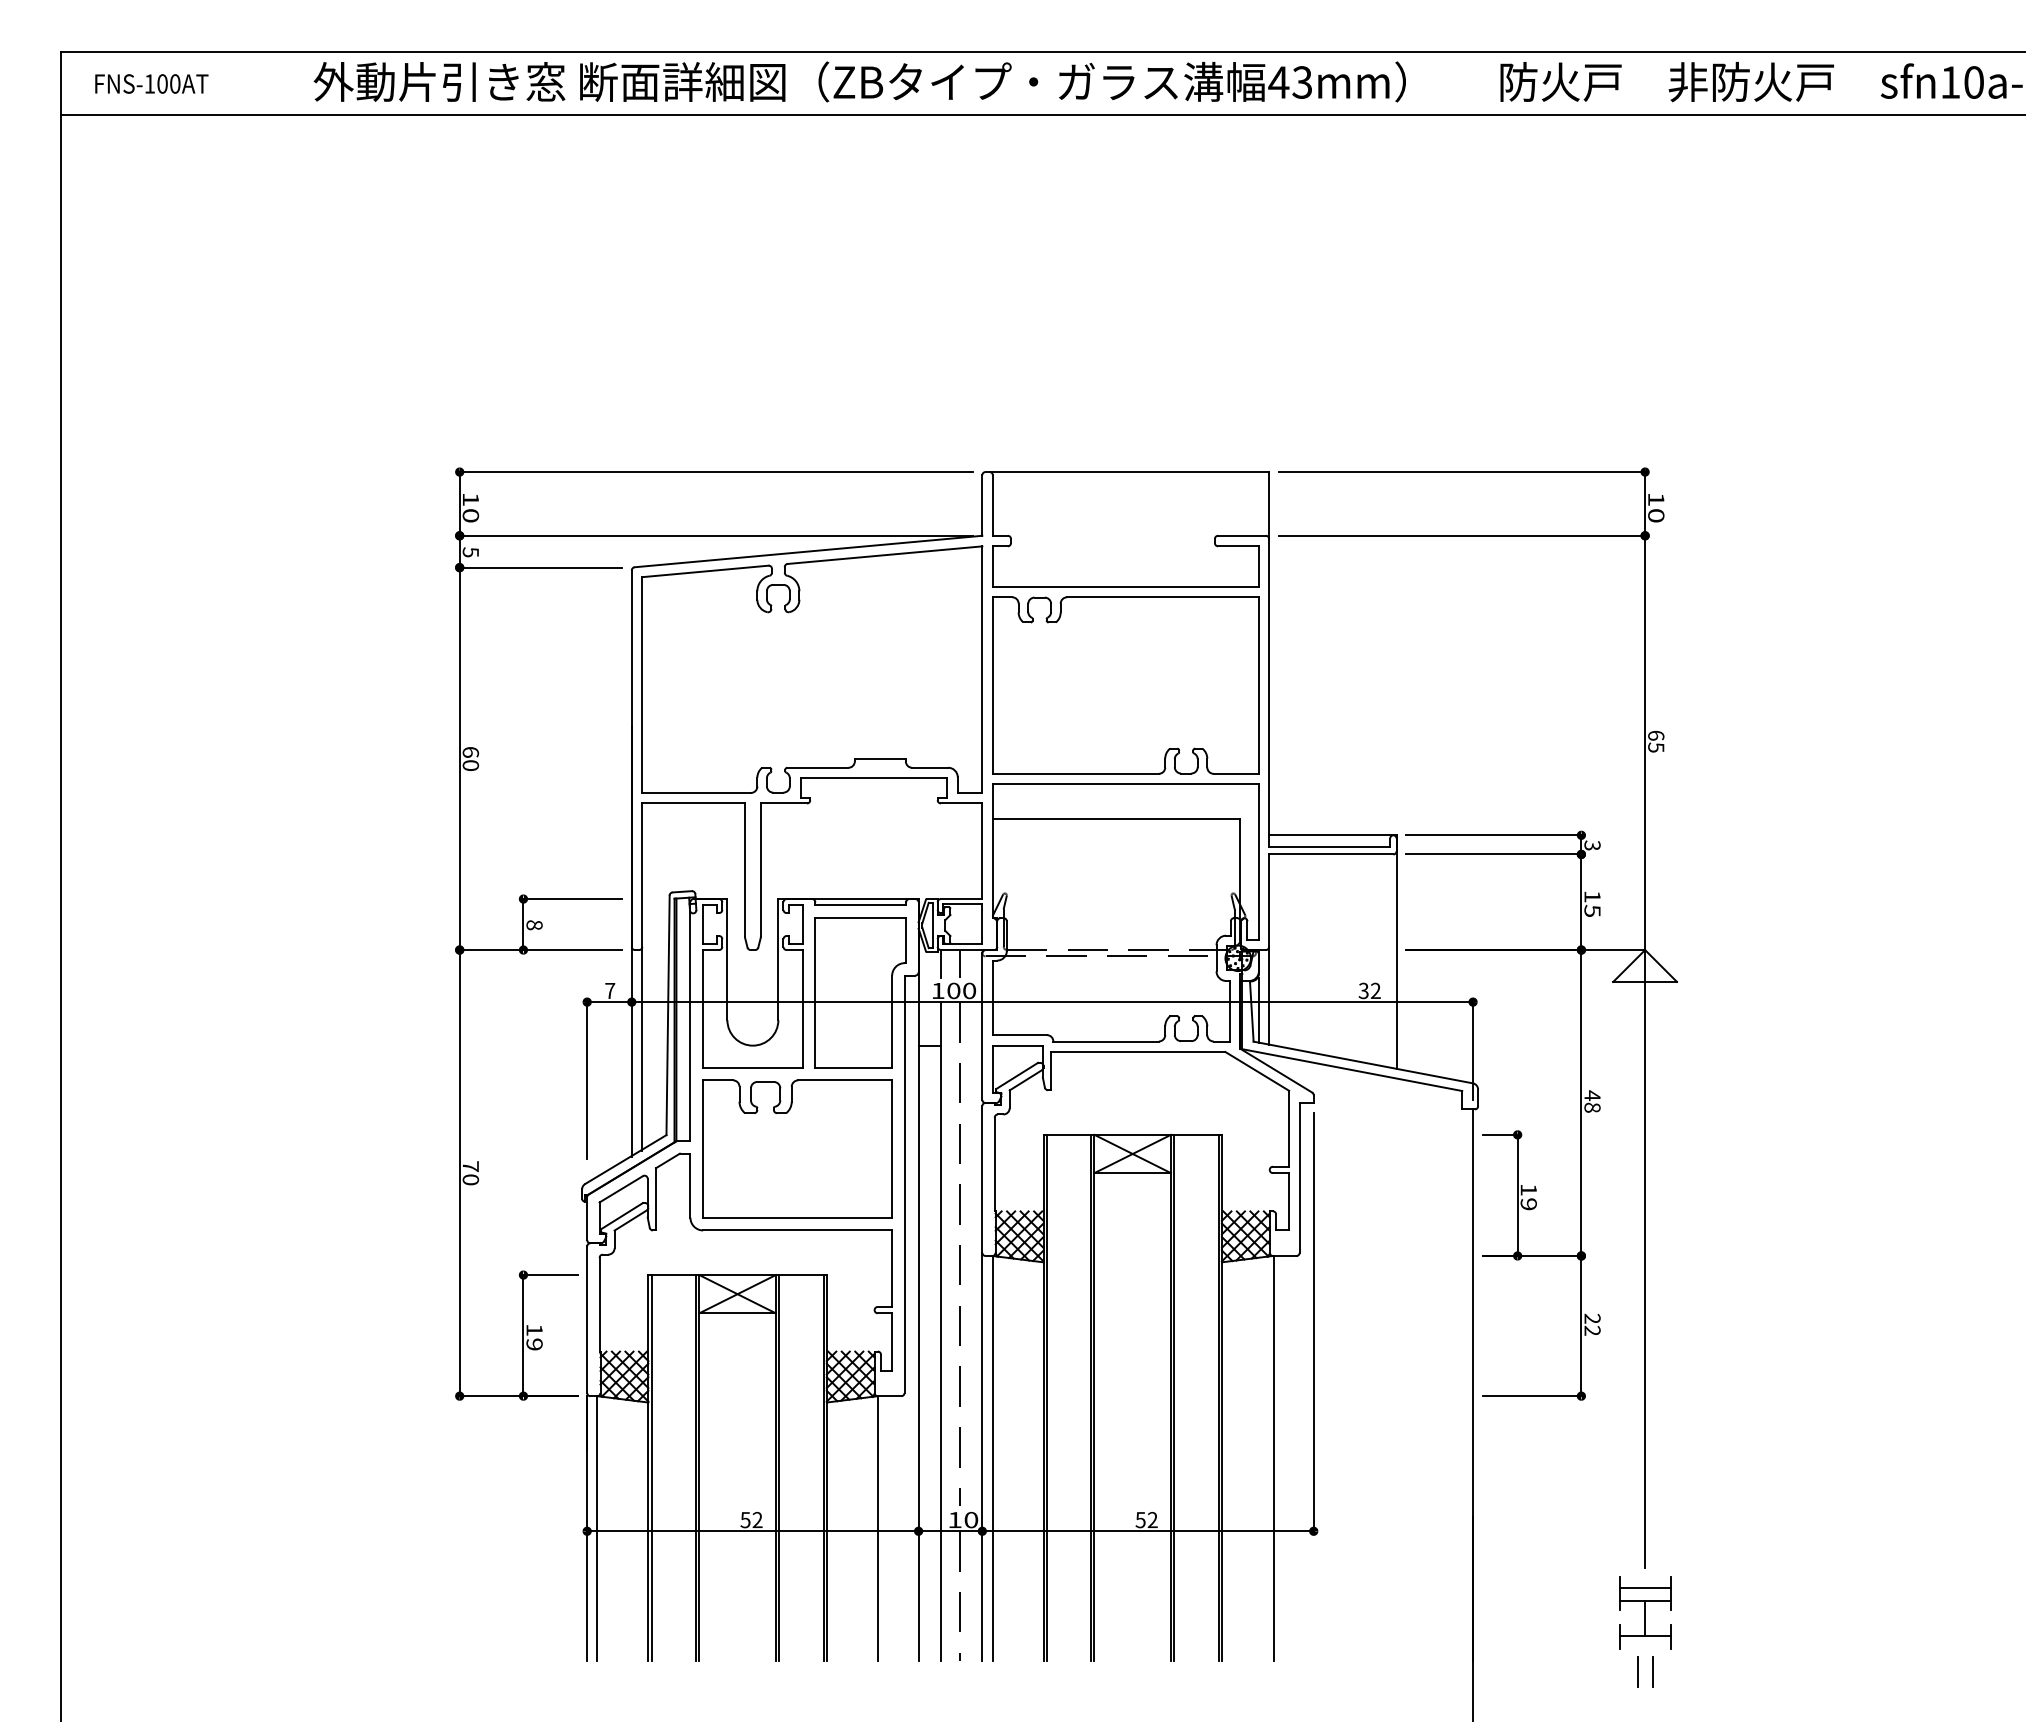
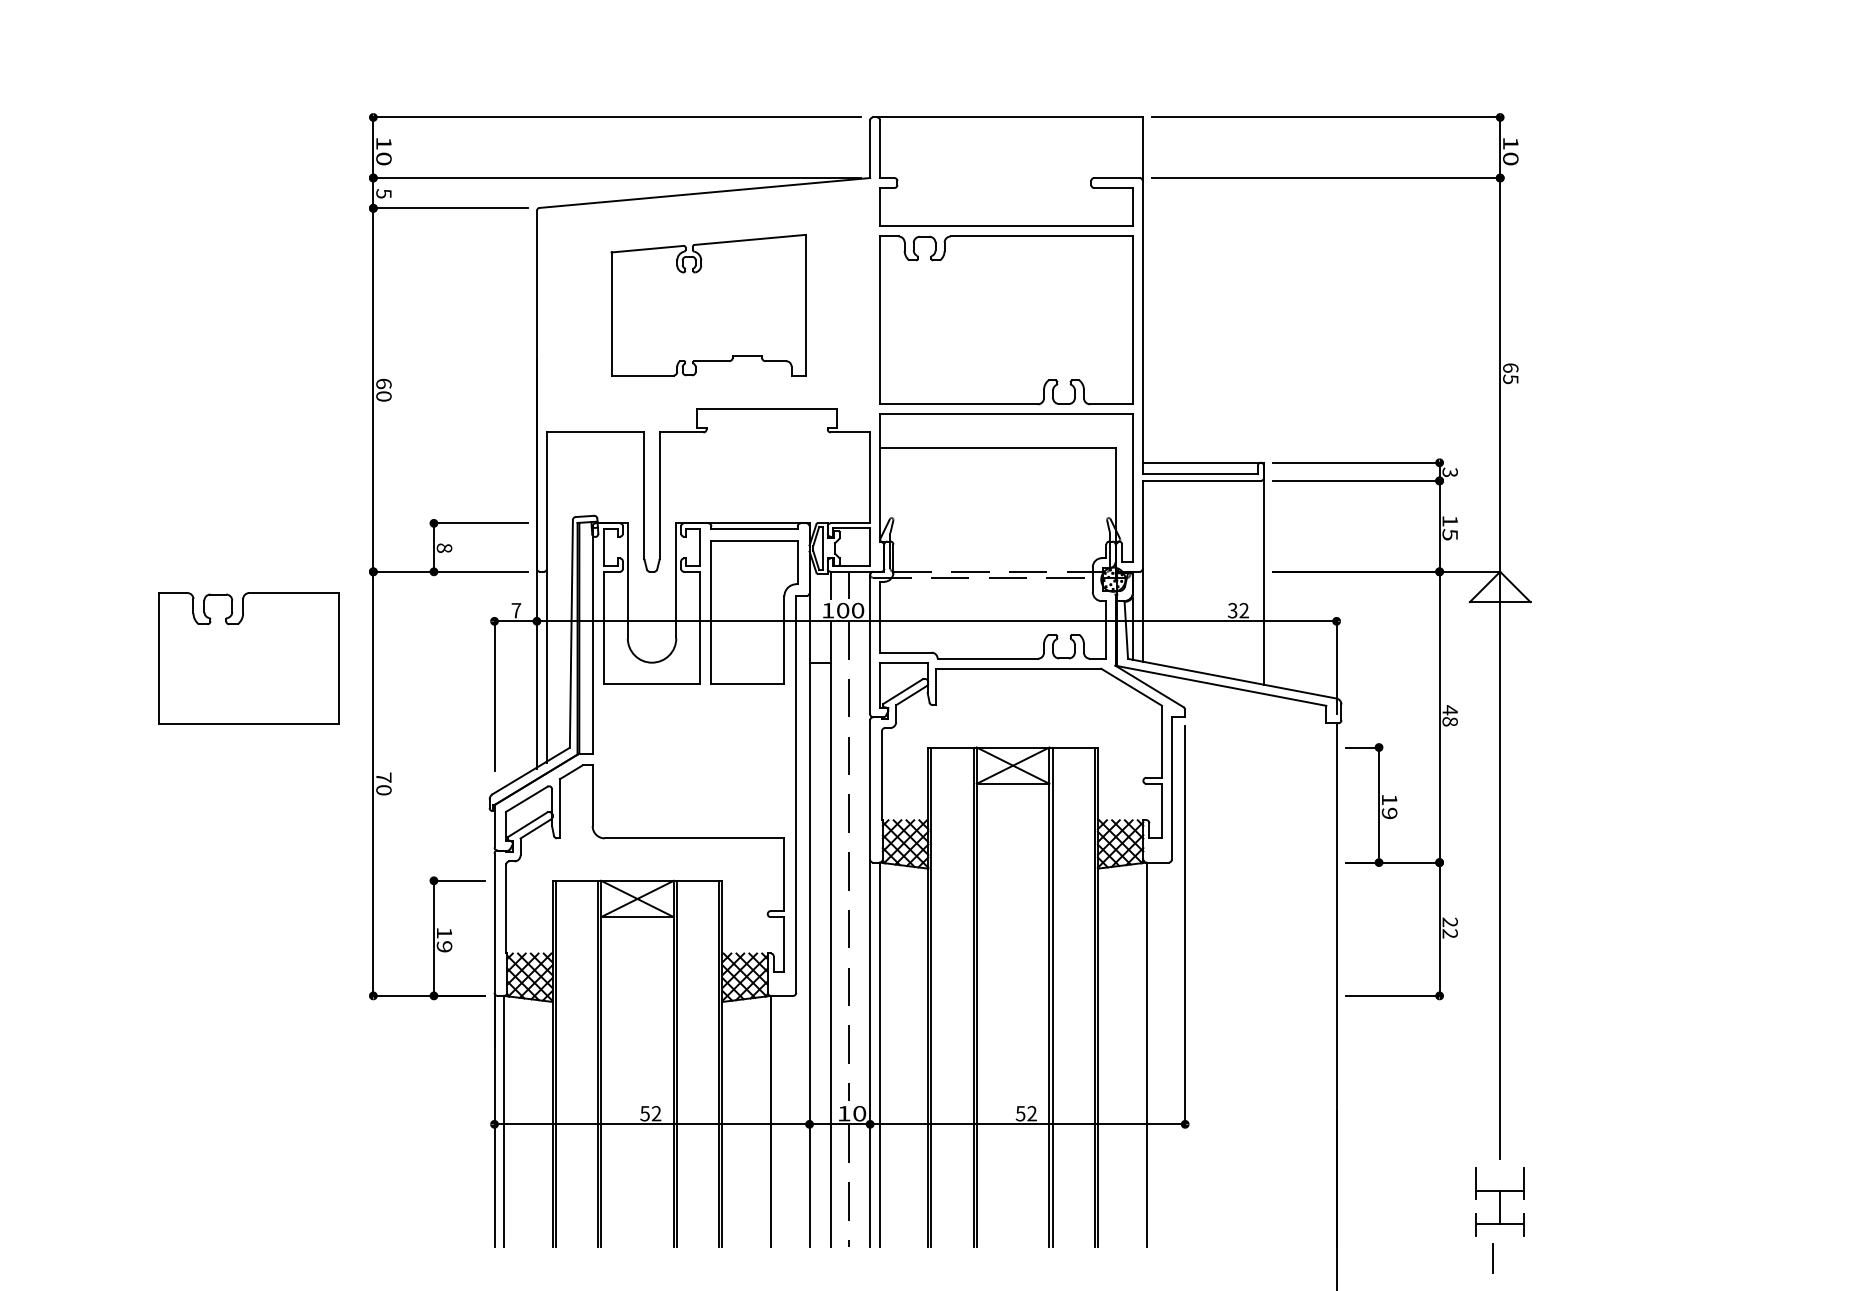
part: (812, 669) -> (708, 305), size x0.6
part: (797, 1148) -> (248, 657), moved
line: (1644, 1588) -> (1499, 1178), removed
line: (1652, 1671) -> (1507, 1257), removed

